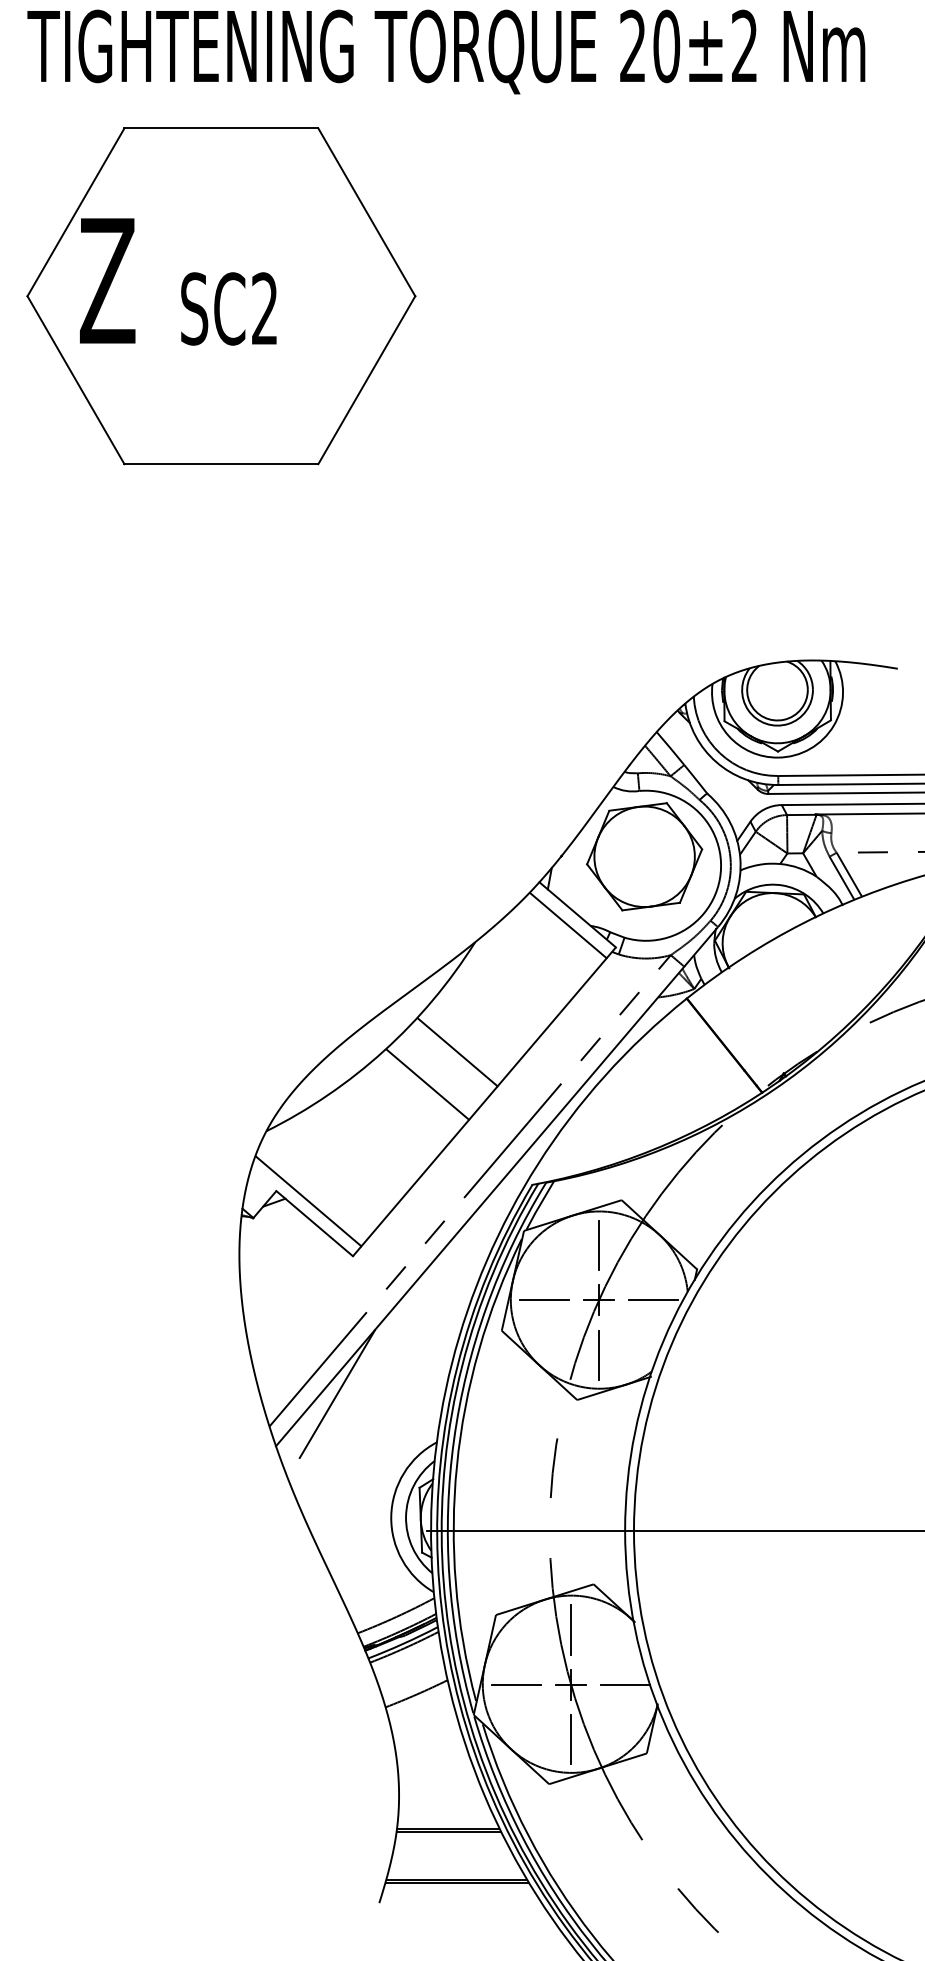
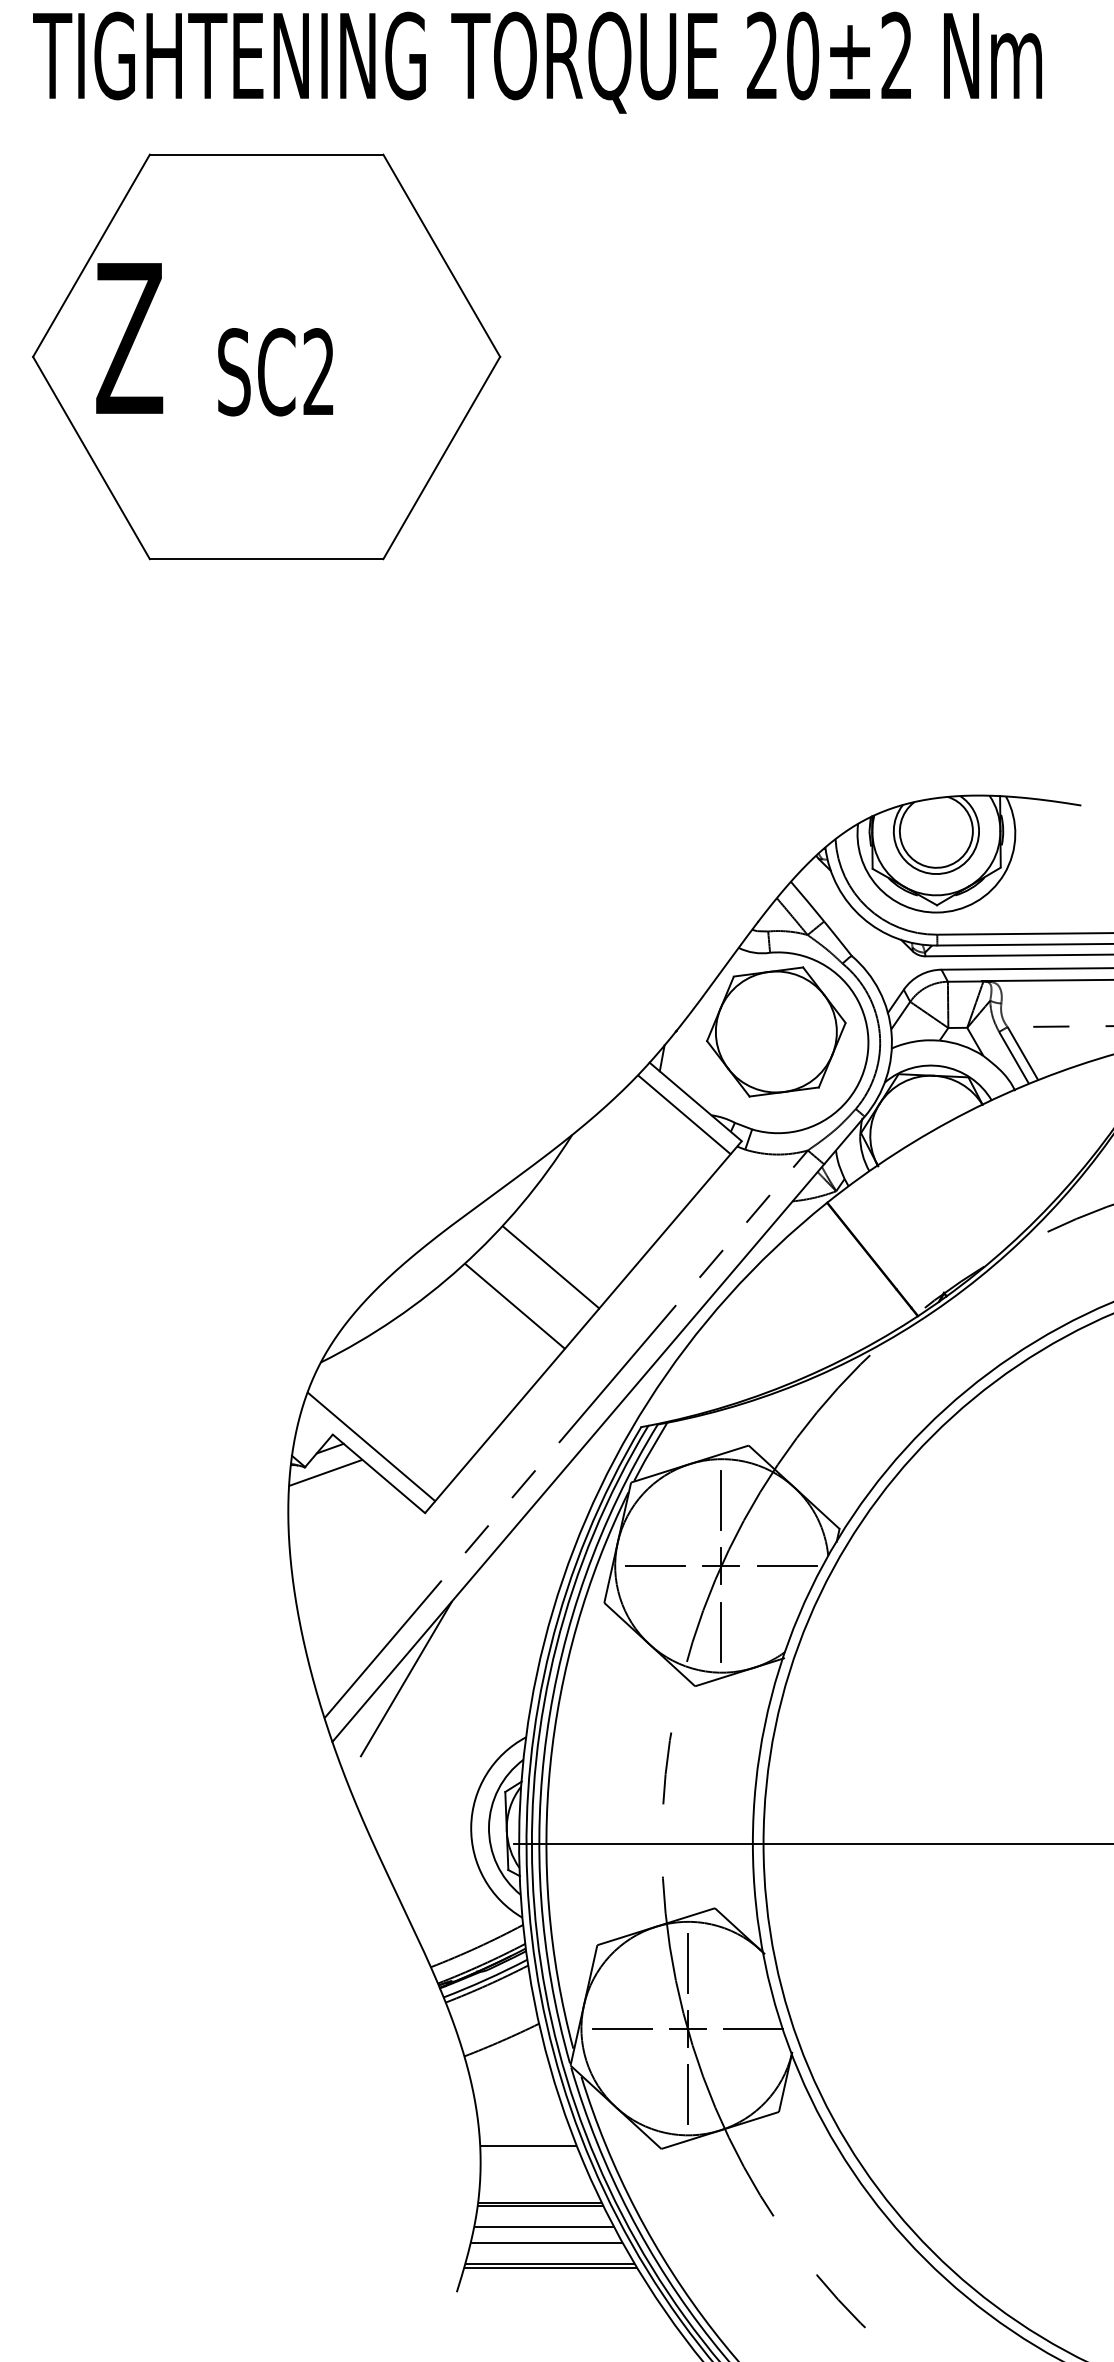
line: (270, 1222) -> (325, 1472), added
line: (438, 1781) -> (528, 2145), added
line: (451, 1849) -> (543, 2227), added
line: (453, 1862) -> (546, 2243), added

